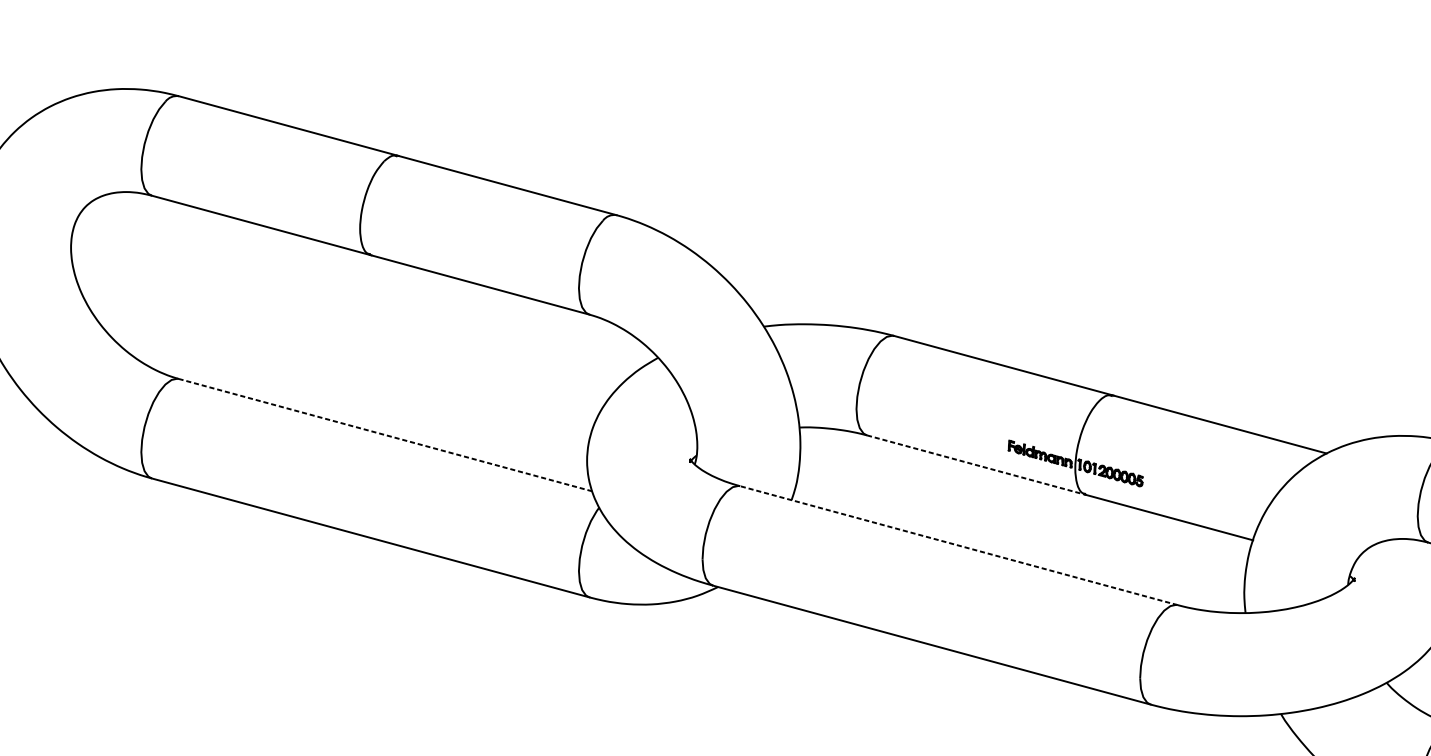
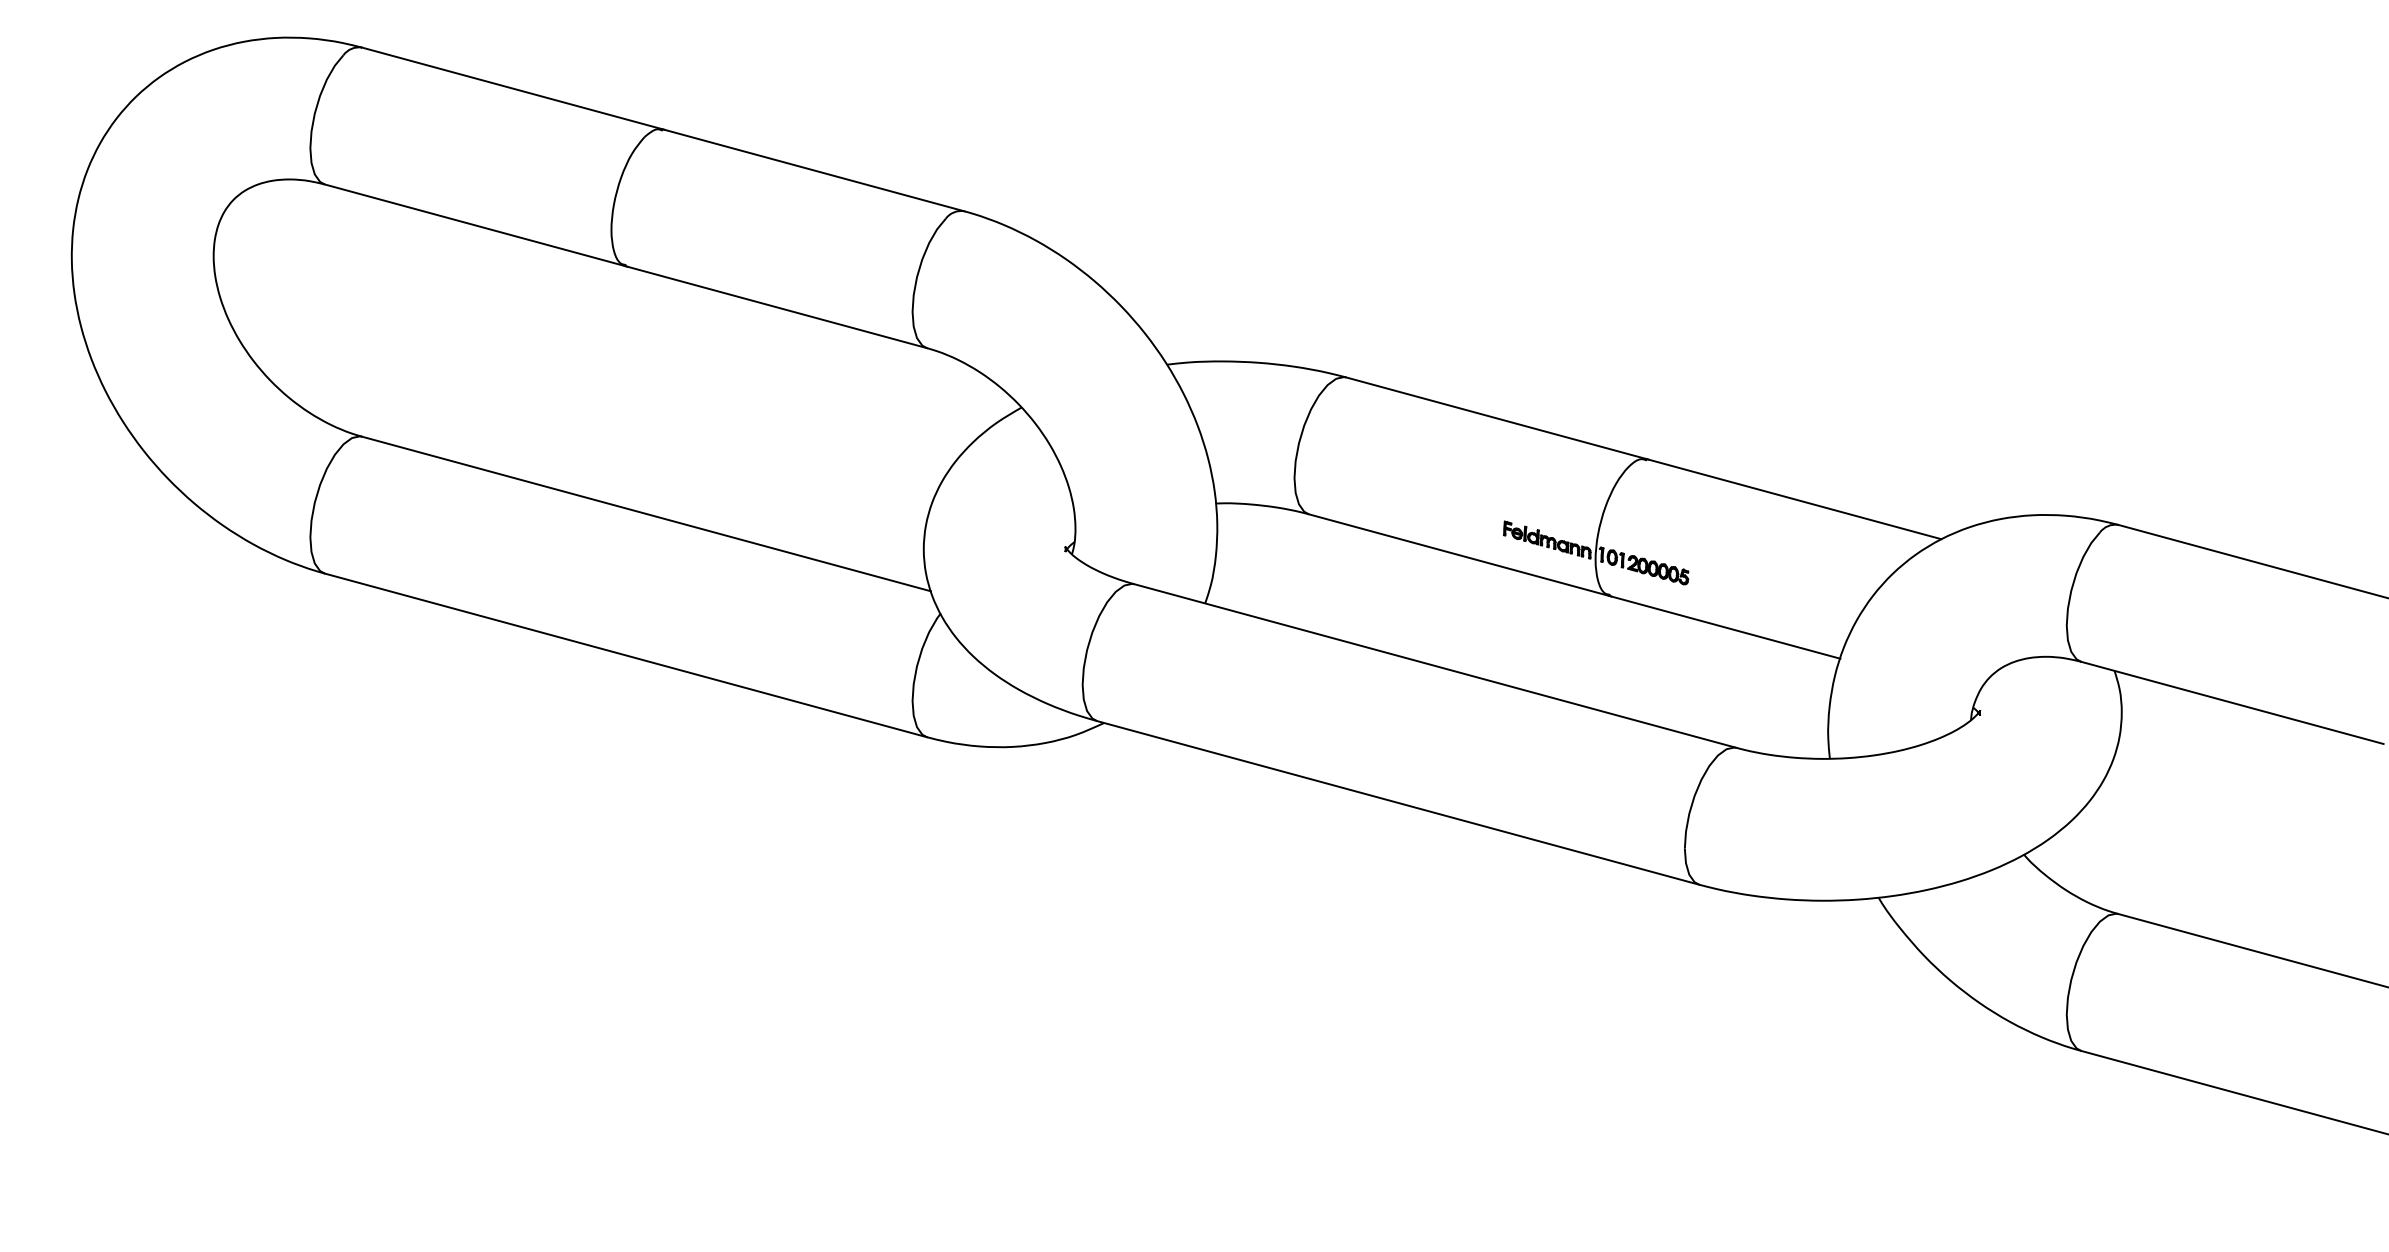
line: (385, 435) -> (646, 514), dashed -> solid
line: (977, 465) -> (1460, 555), dashed -> solid
line: (958, 545) -> (1434, 665), dashed -> solid

